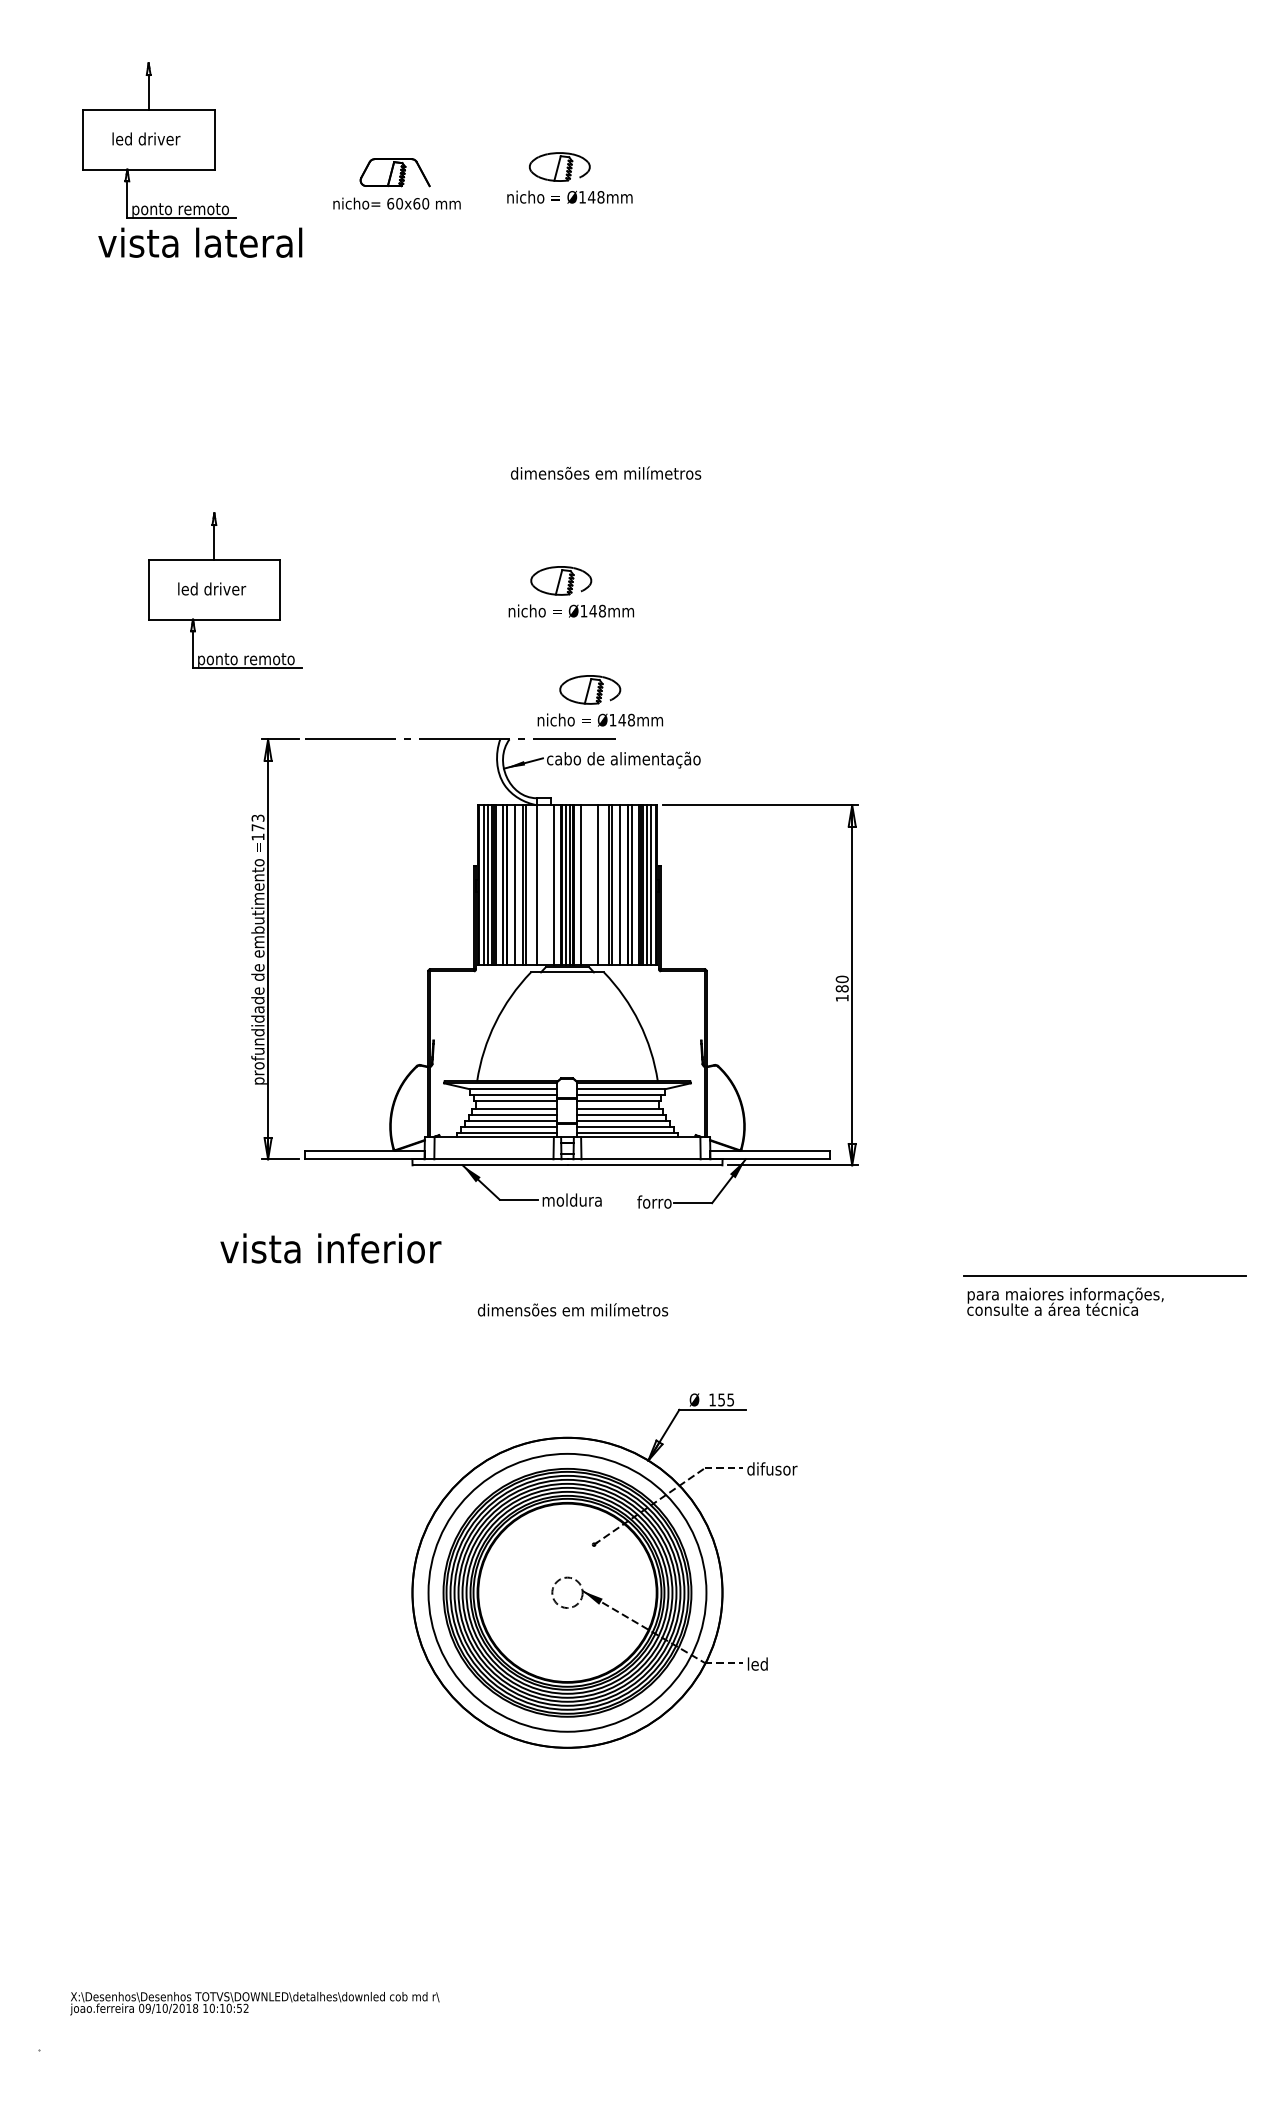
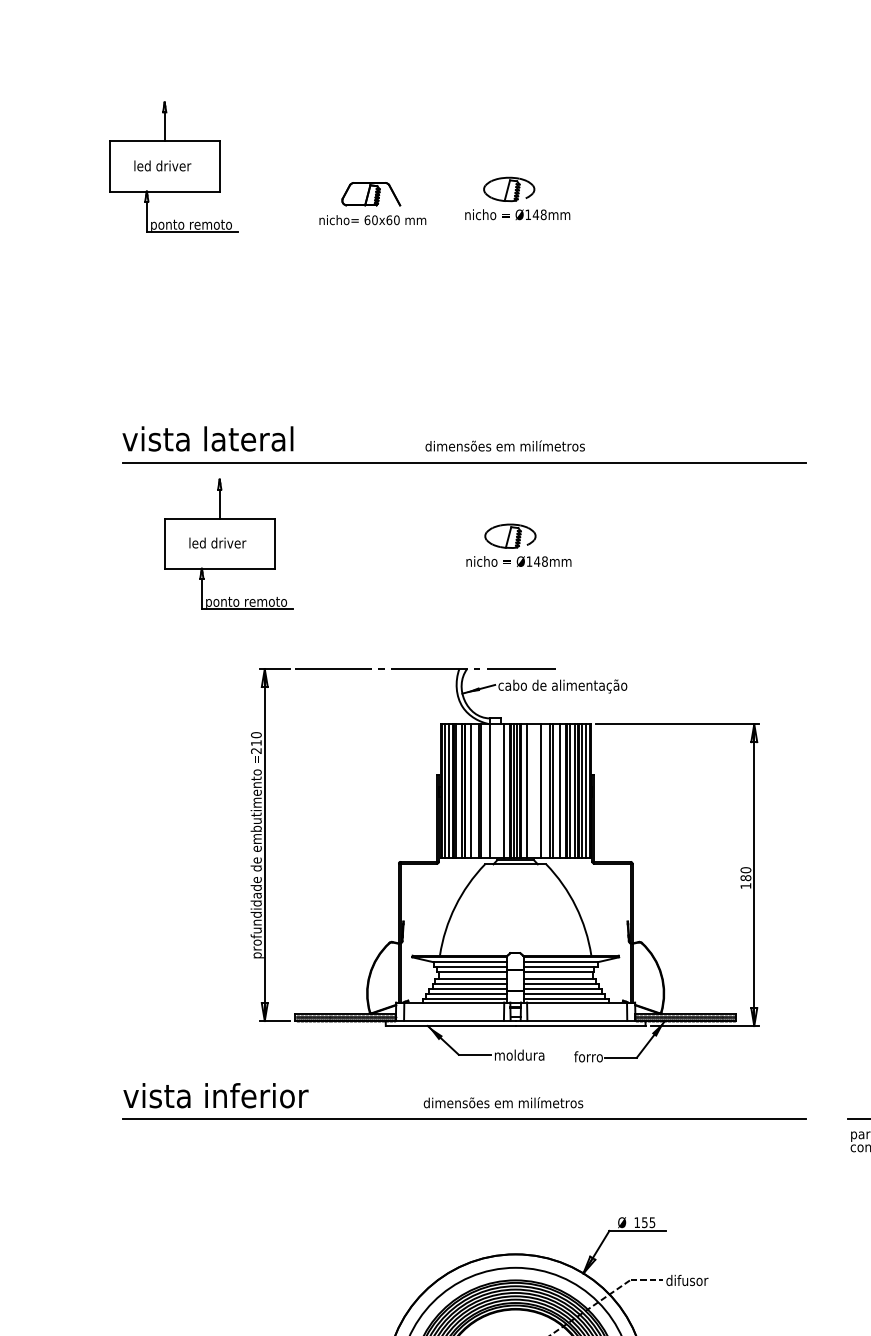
text: (200, 242) -> (208, 438), moved
text: (606, 472) -> (505, 445), moved
line: (506, 493) -> (464, 463), added
part: (599, 700) -> (542, 636), removed
text: (257, 827) -> (255, 742), 173 -> 210
hatch: (364, 1155) -> (345, 1017), added
hatch: (769, 1155) -> (684, 1017), added
text: (330, 1248) -> (215, 1095), moved
line: (506, 1275) -> (464, 1118), added
text: (572, 1309) -> (503, 1102), moved

